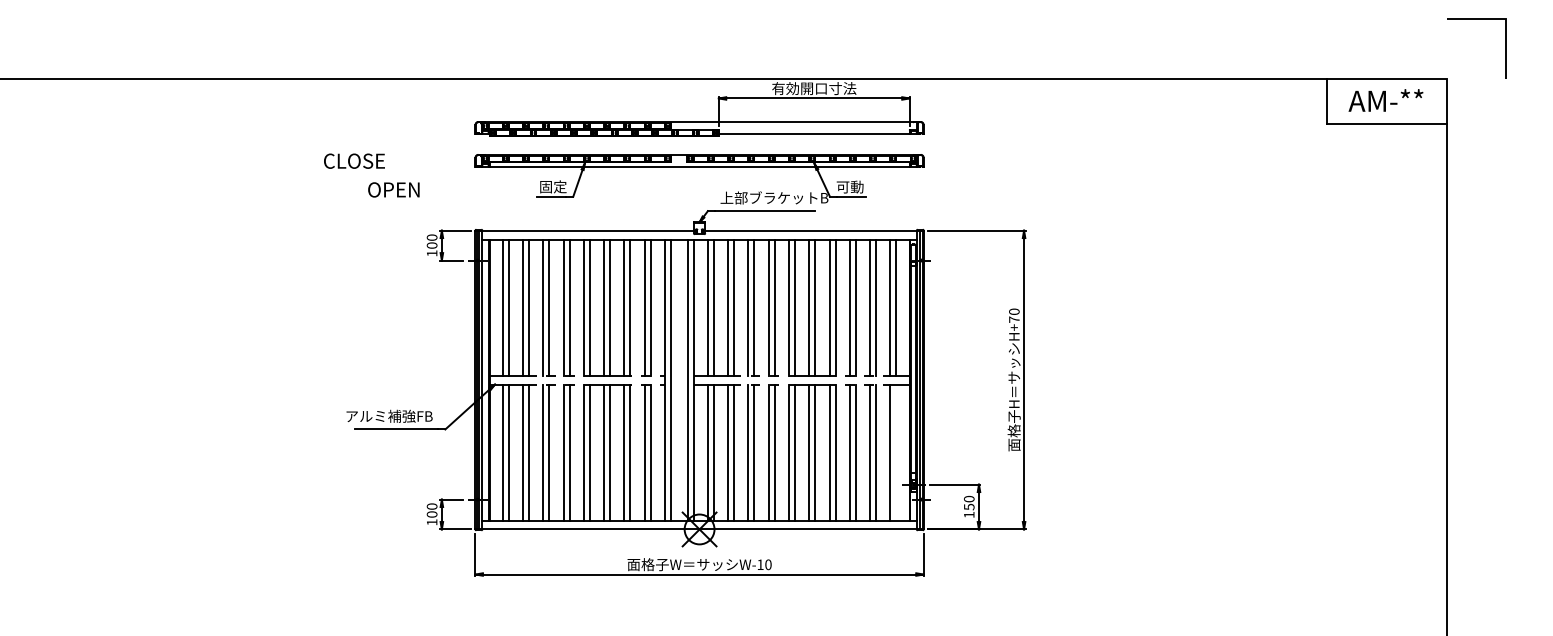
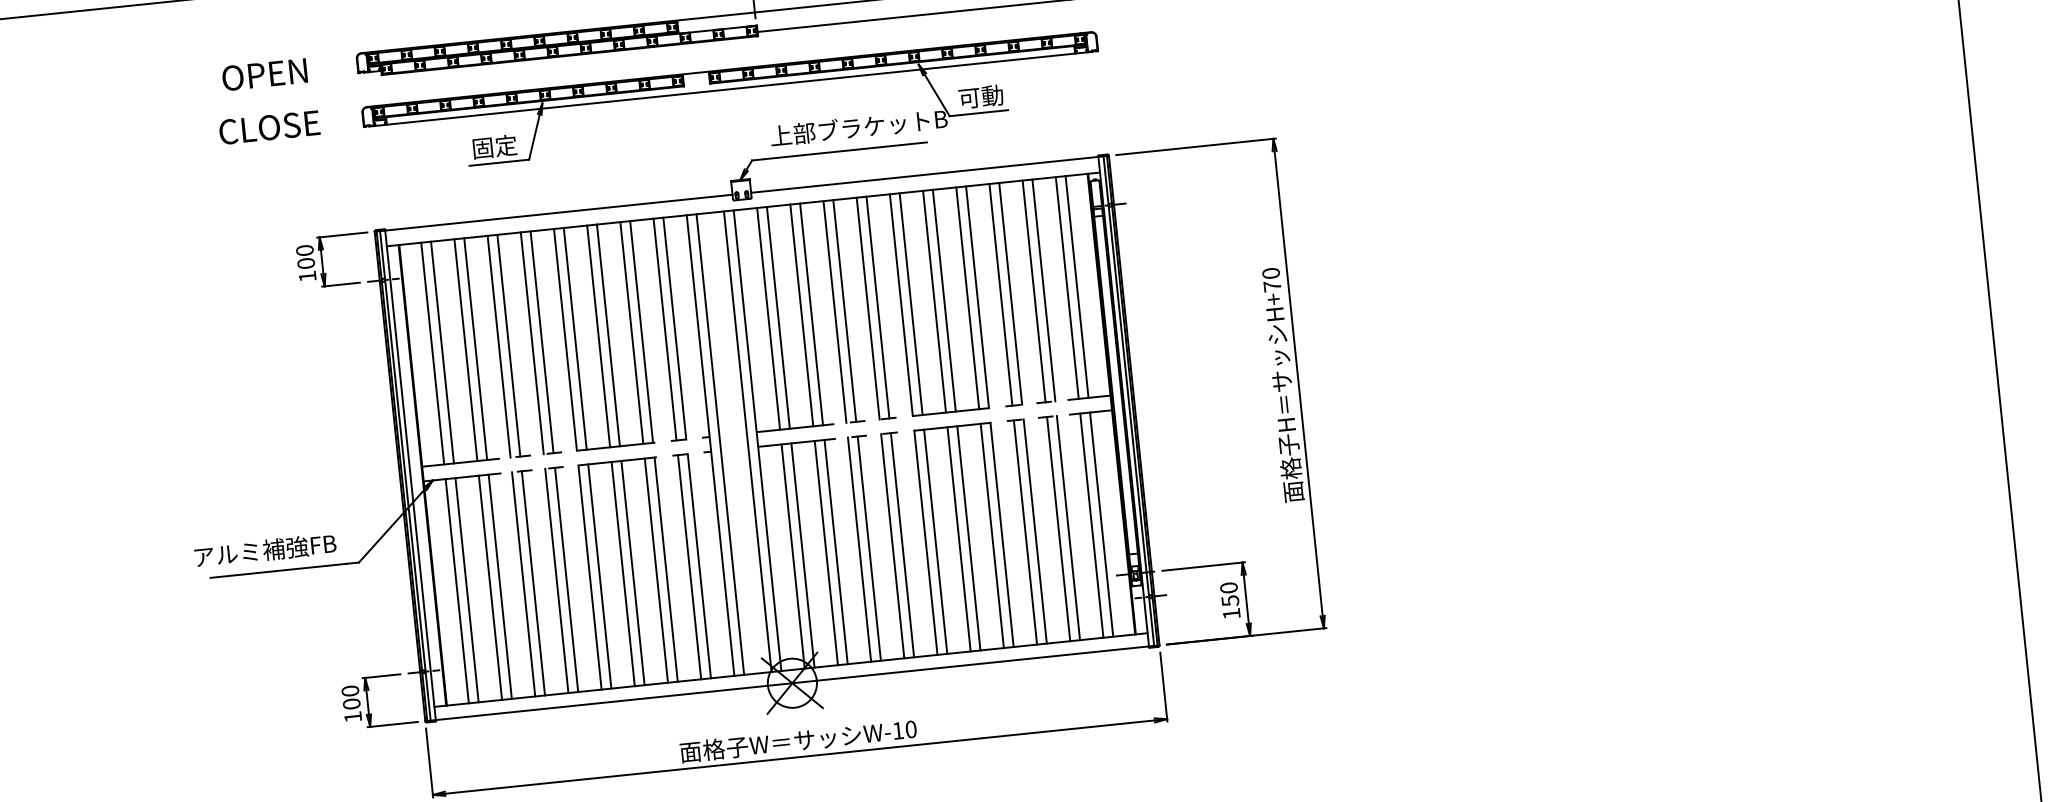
text: (354, 160) -> (269, 126), moved
text: (393, 189) -> (264, 74), moved
line: (896, 452) -> (1101, 523), added

